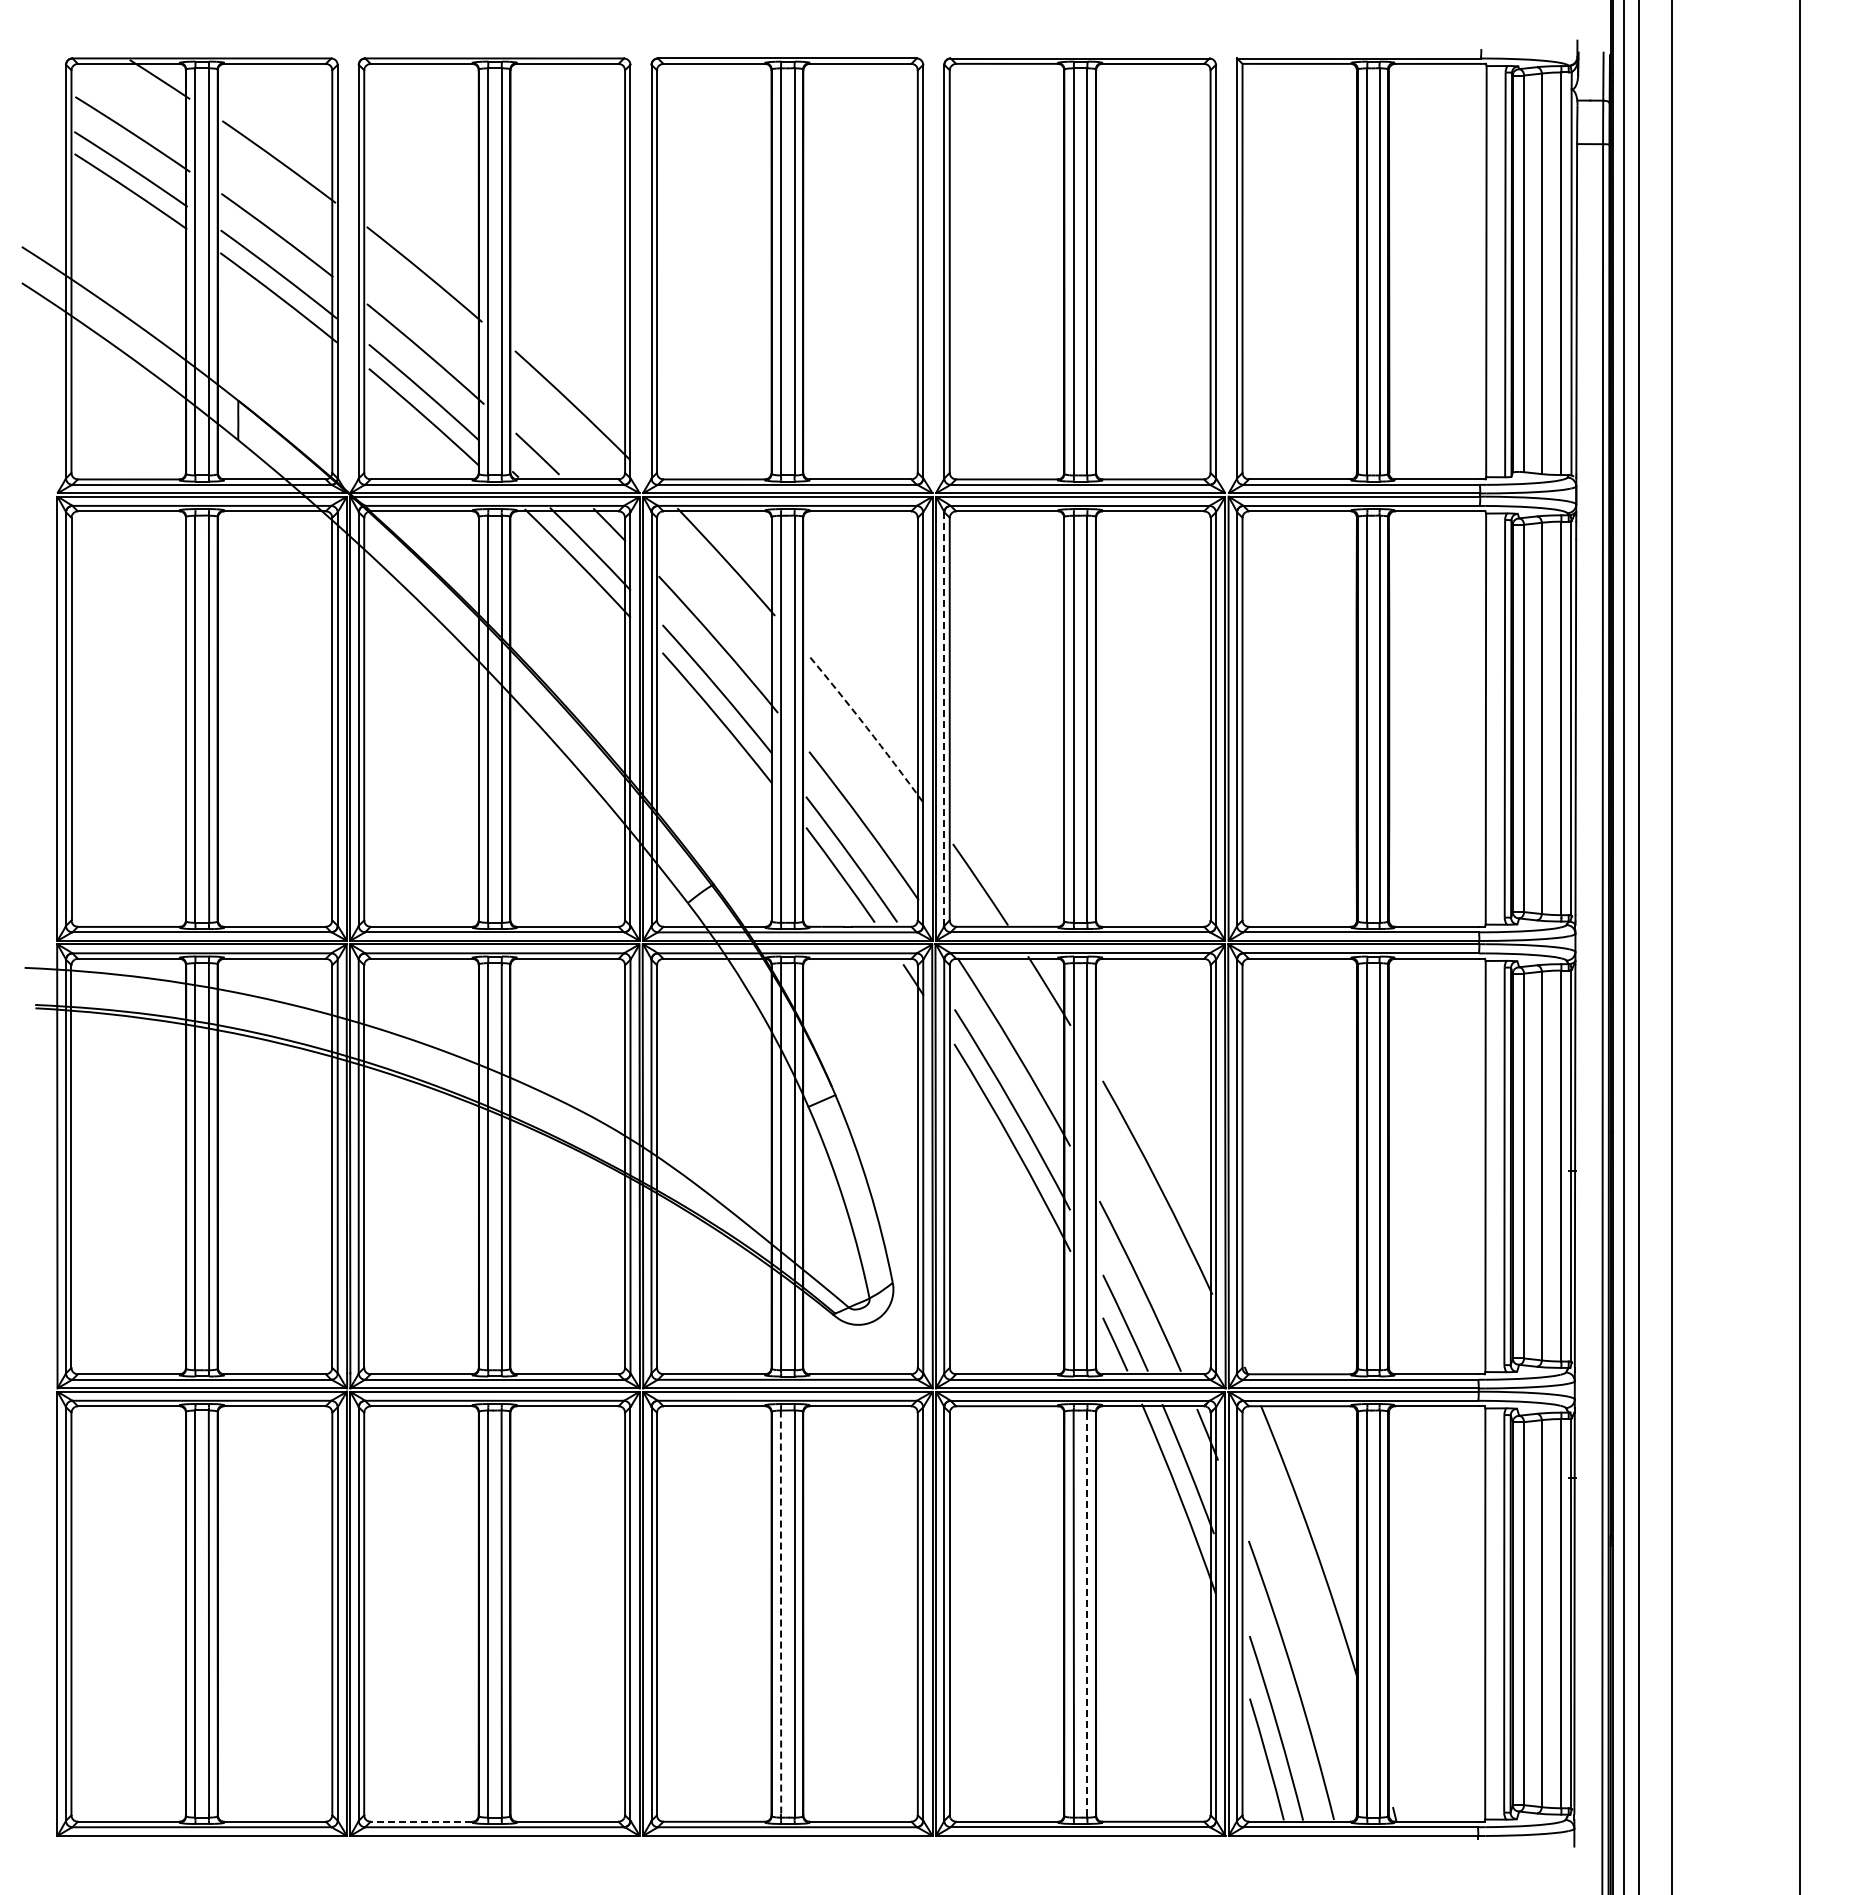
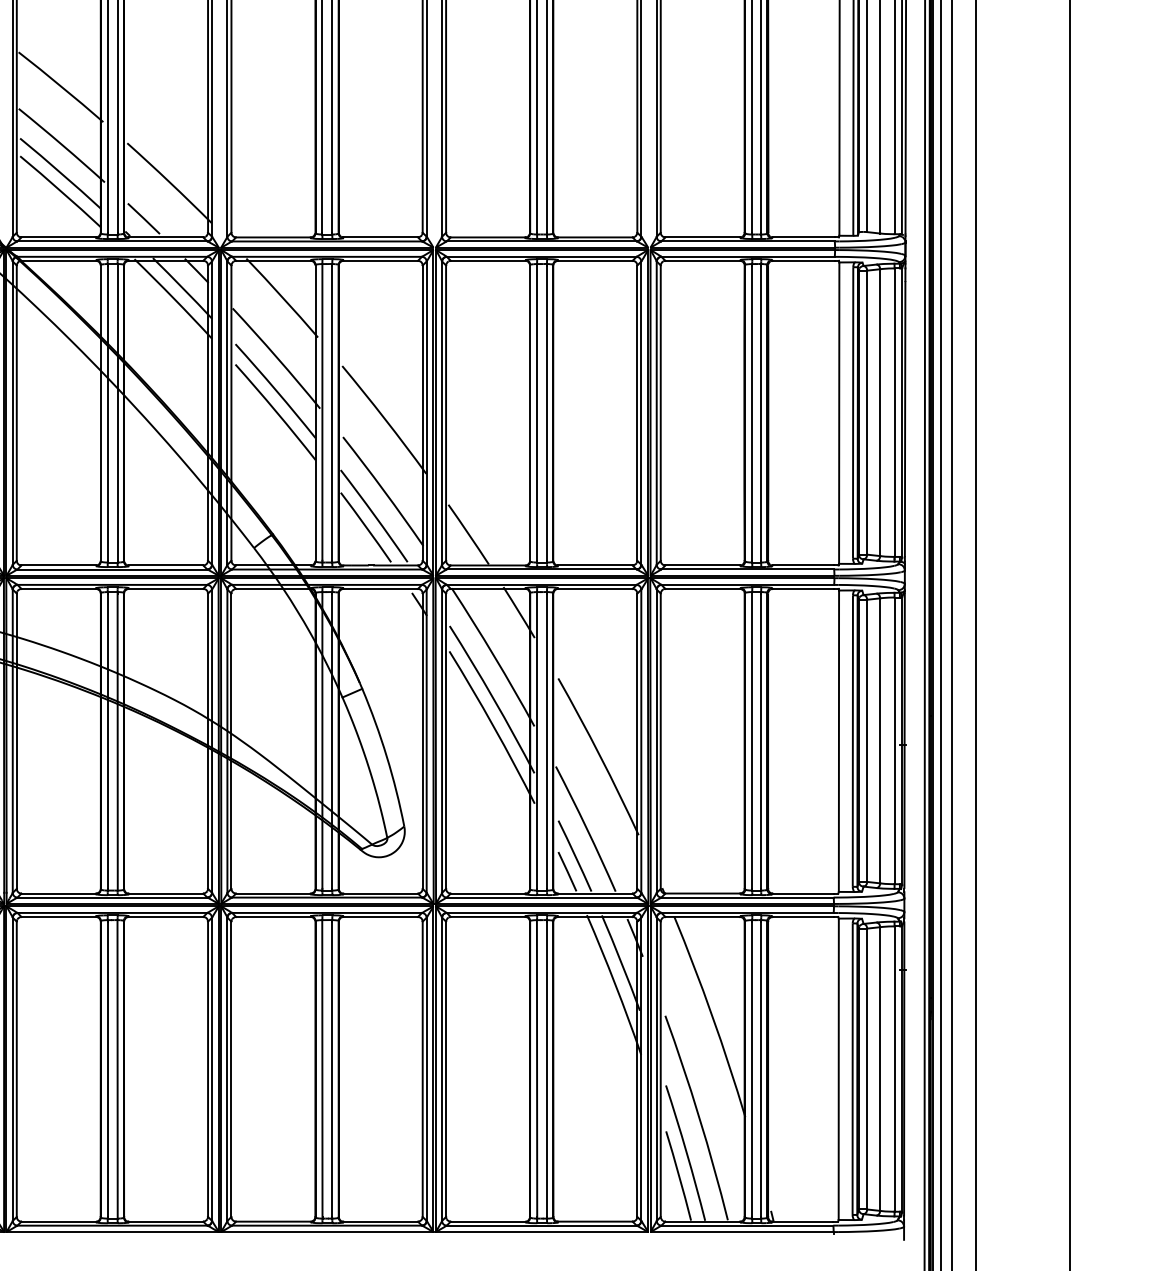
line: (944, 719) -> (442, 413), dashed -> solid
arc: (866, 727) -> (385, 419), dashed -> solid
line: (781, 1613) -> (322, 1068), dashed -> solid
line: (1087, 1614) -> (547, 1069), dashed -> solid
line: (421, 1821) -> (58, 1221), dashed -> solid

